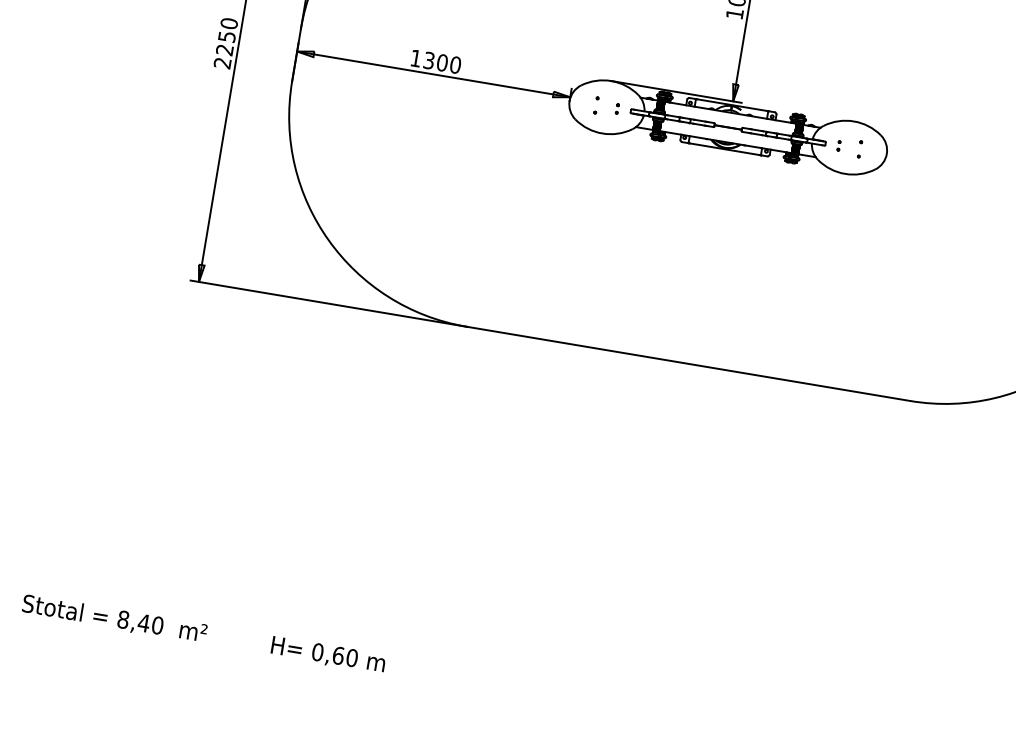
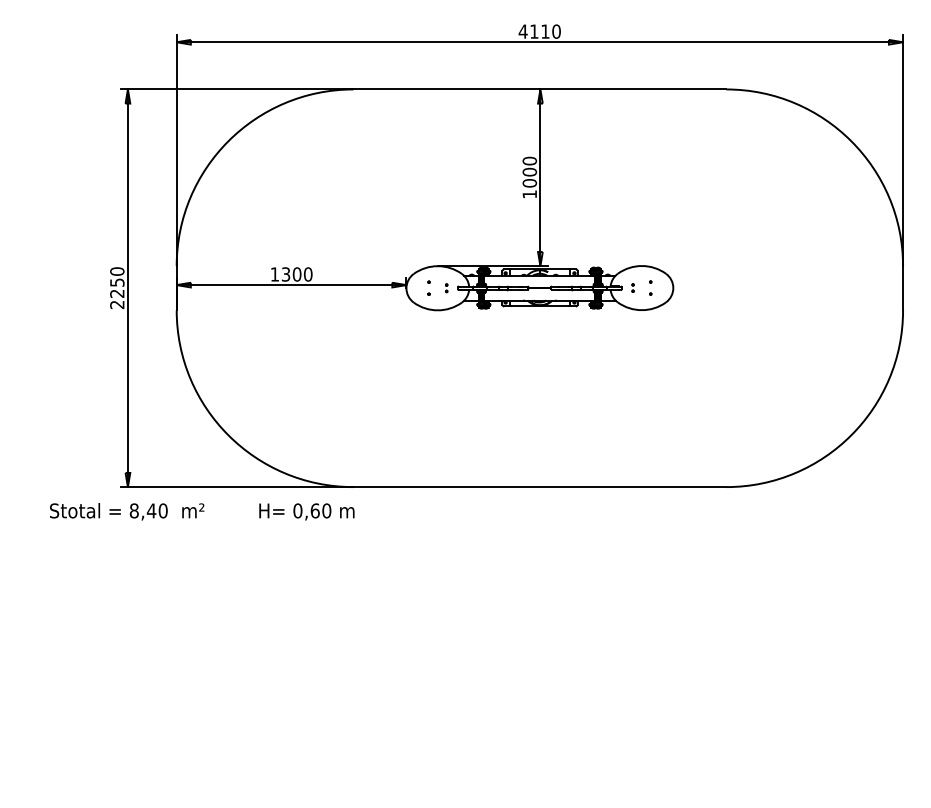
text: (204, 634) -> (202, 511), moved

